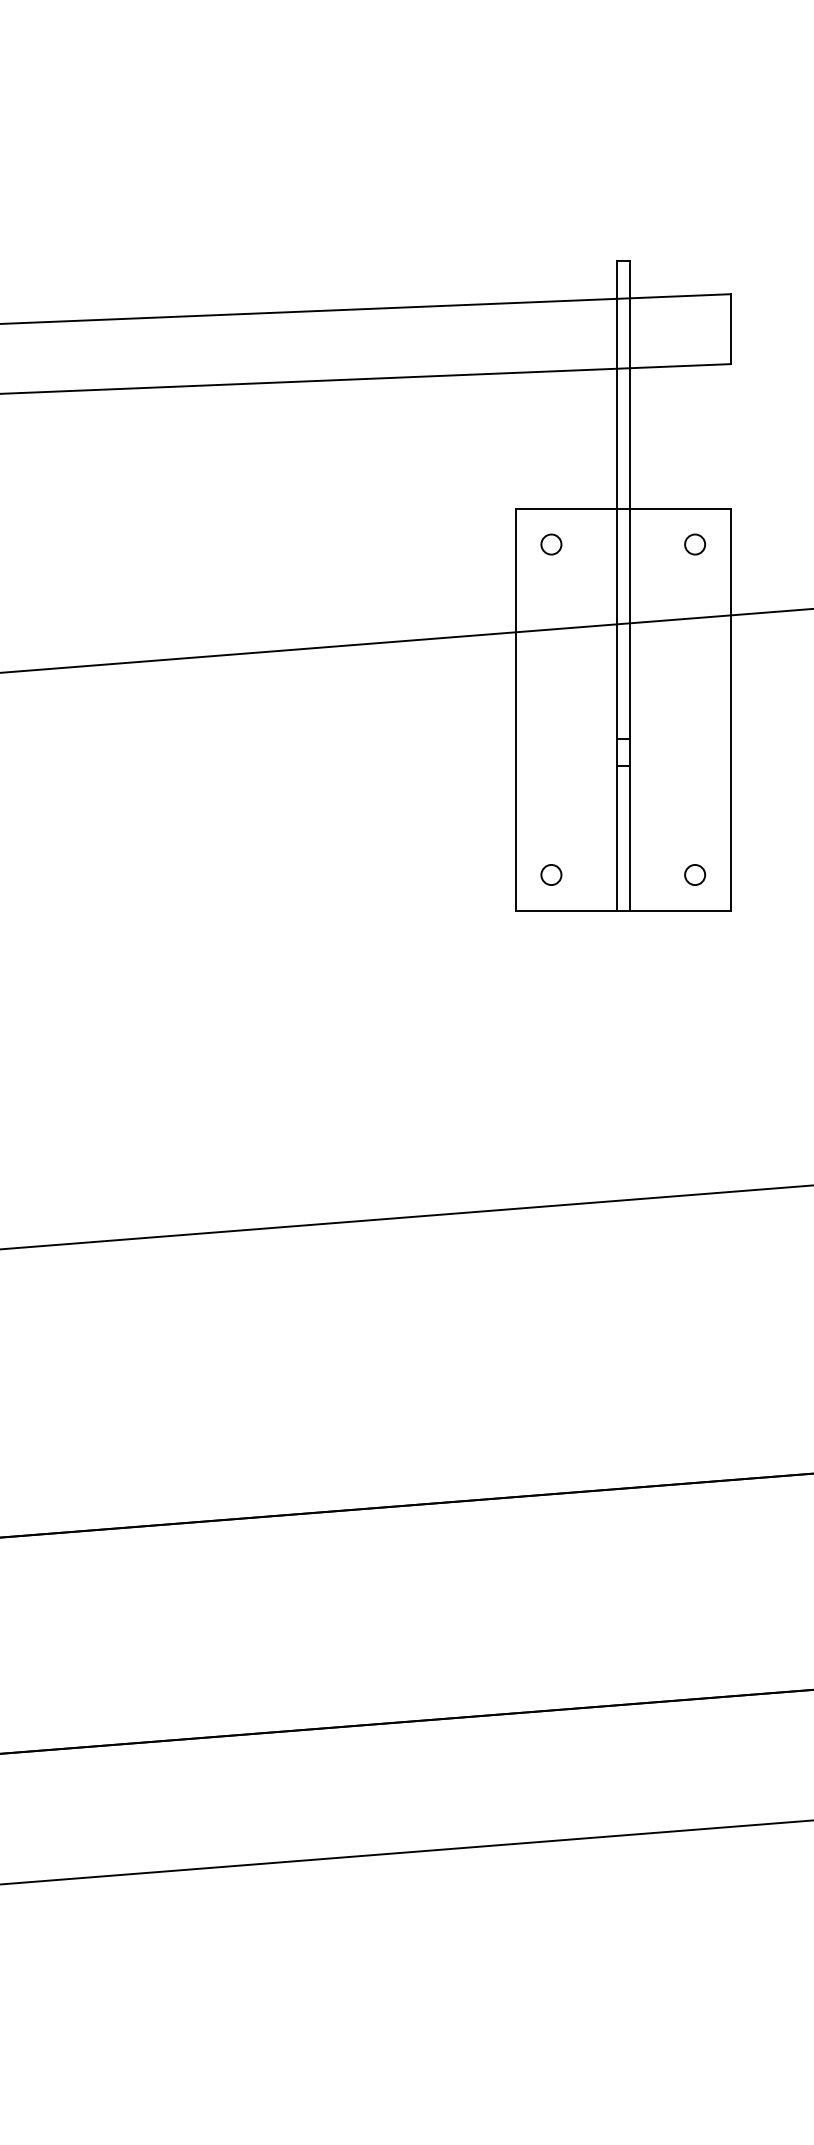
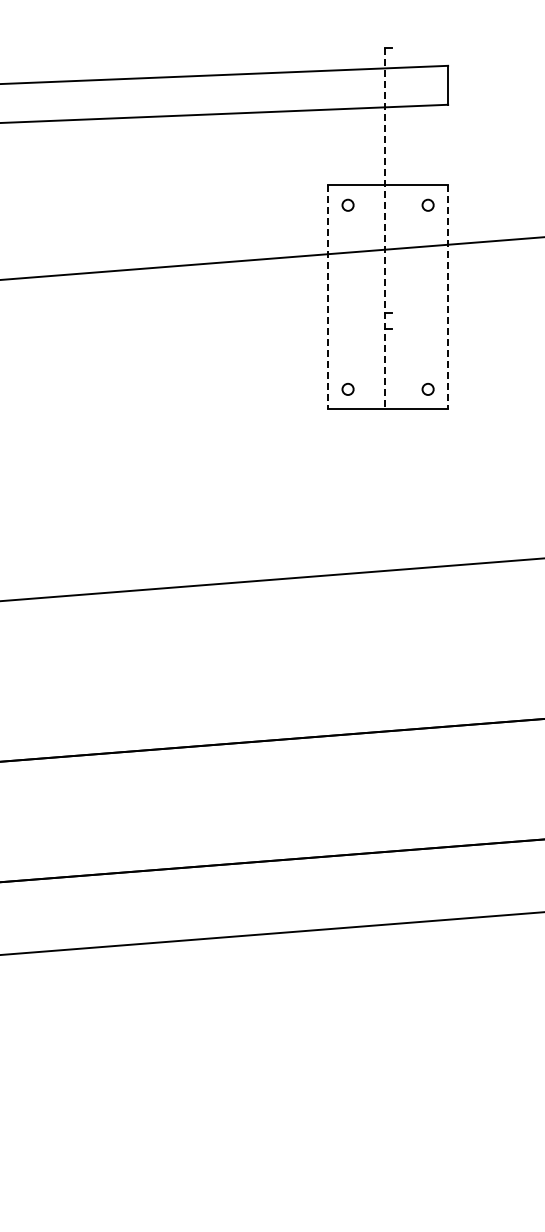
line: (616, 586) -> (384, 228), solid -> dashed
line: (629, 586) -> (391, 228), removed
line: (516, 710) -> (328, 297), solid -> dashed
line: (731, 710) -> (448, 297), solid -> dashed

